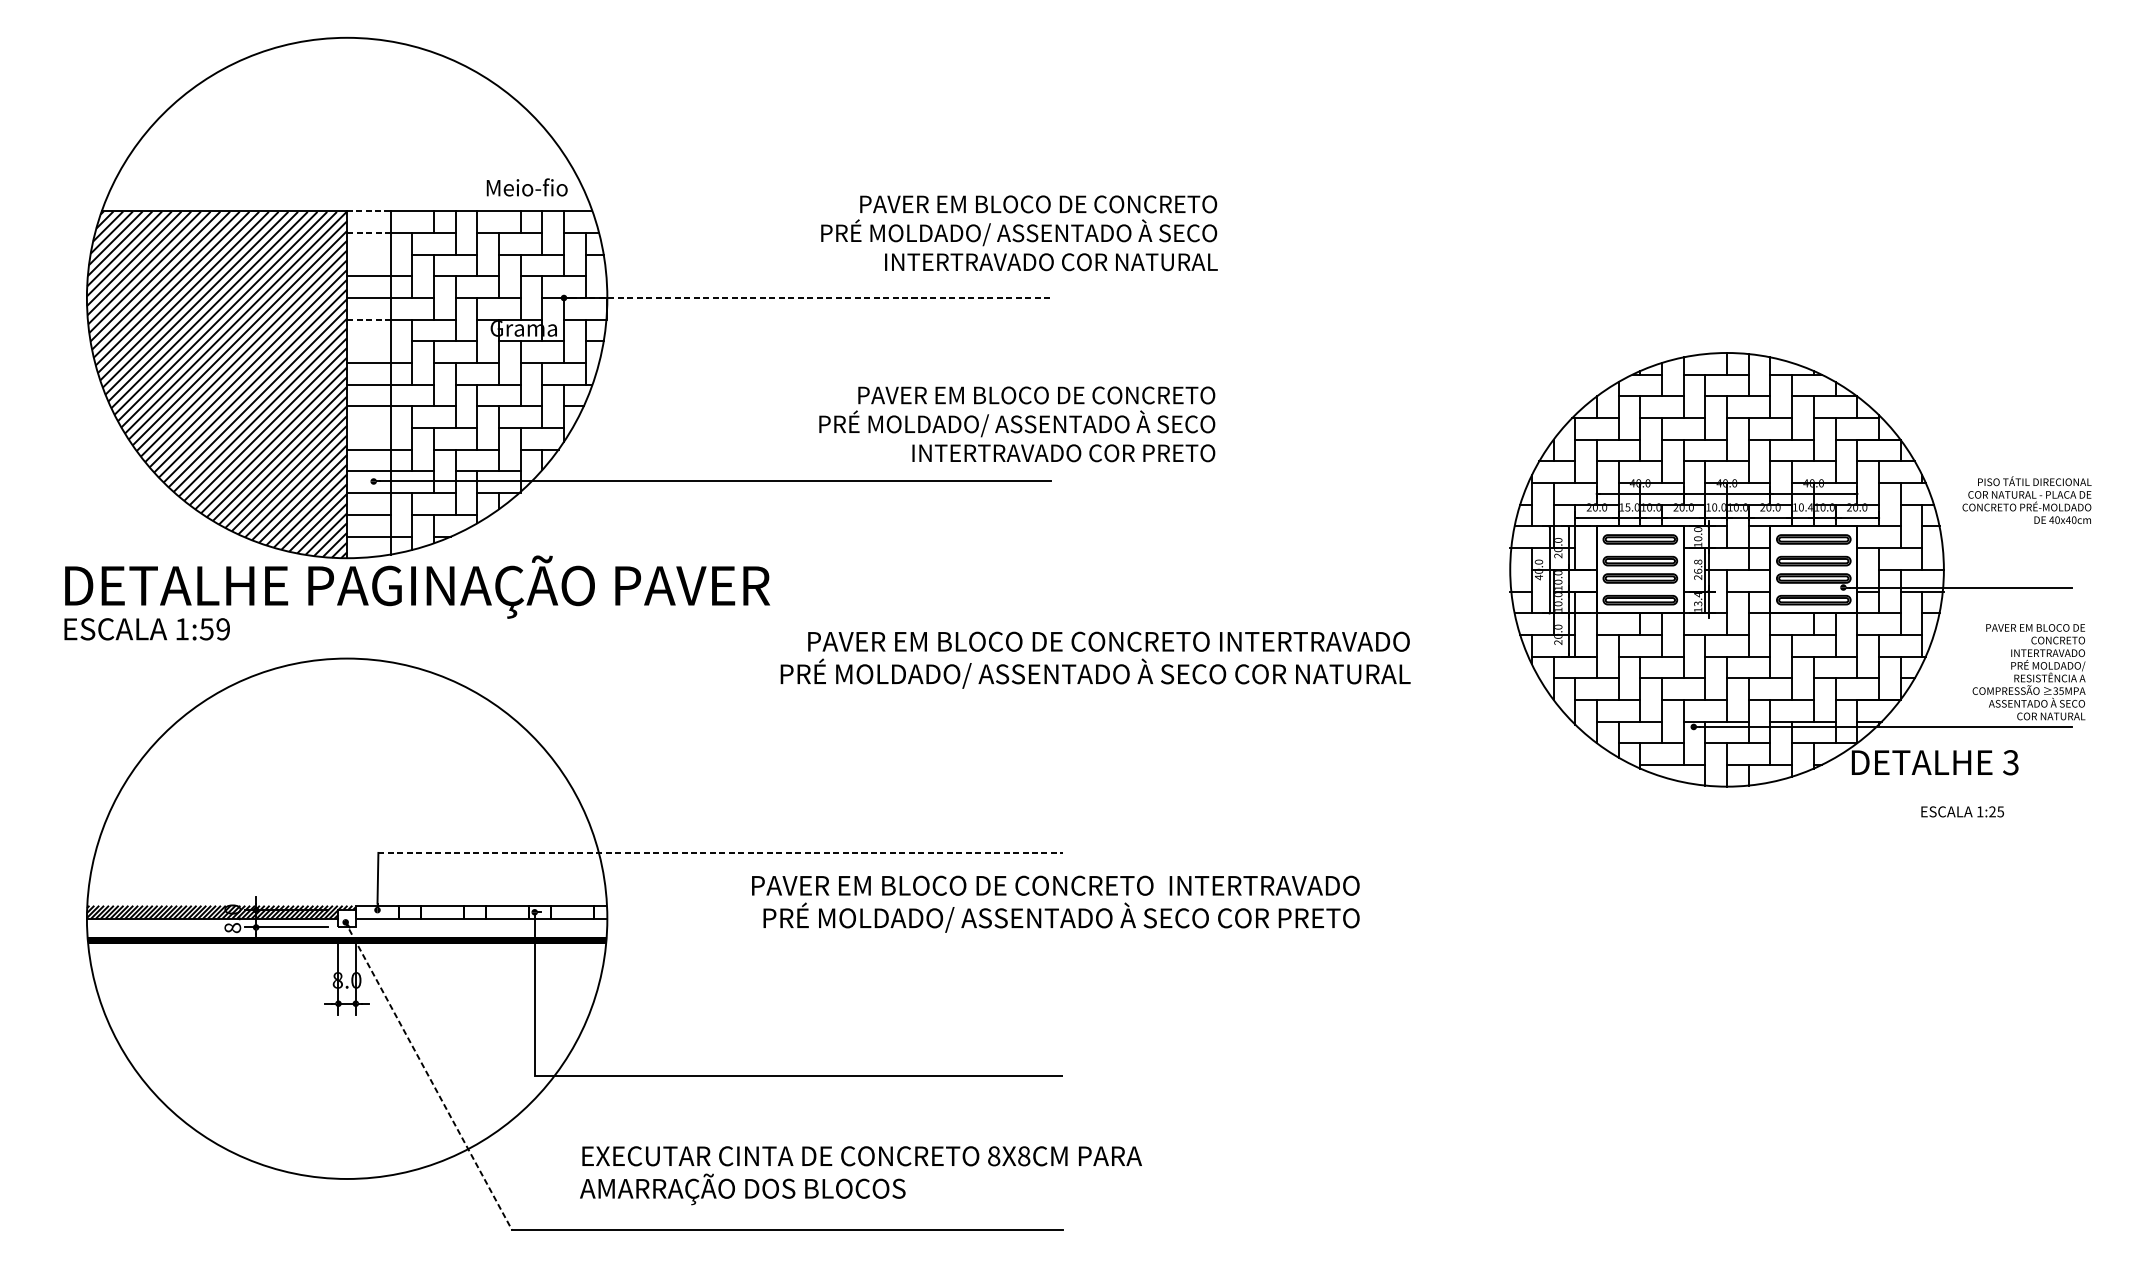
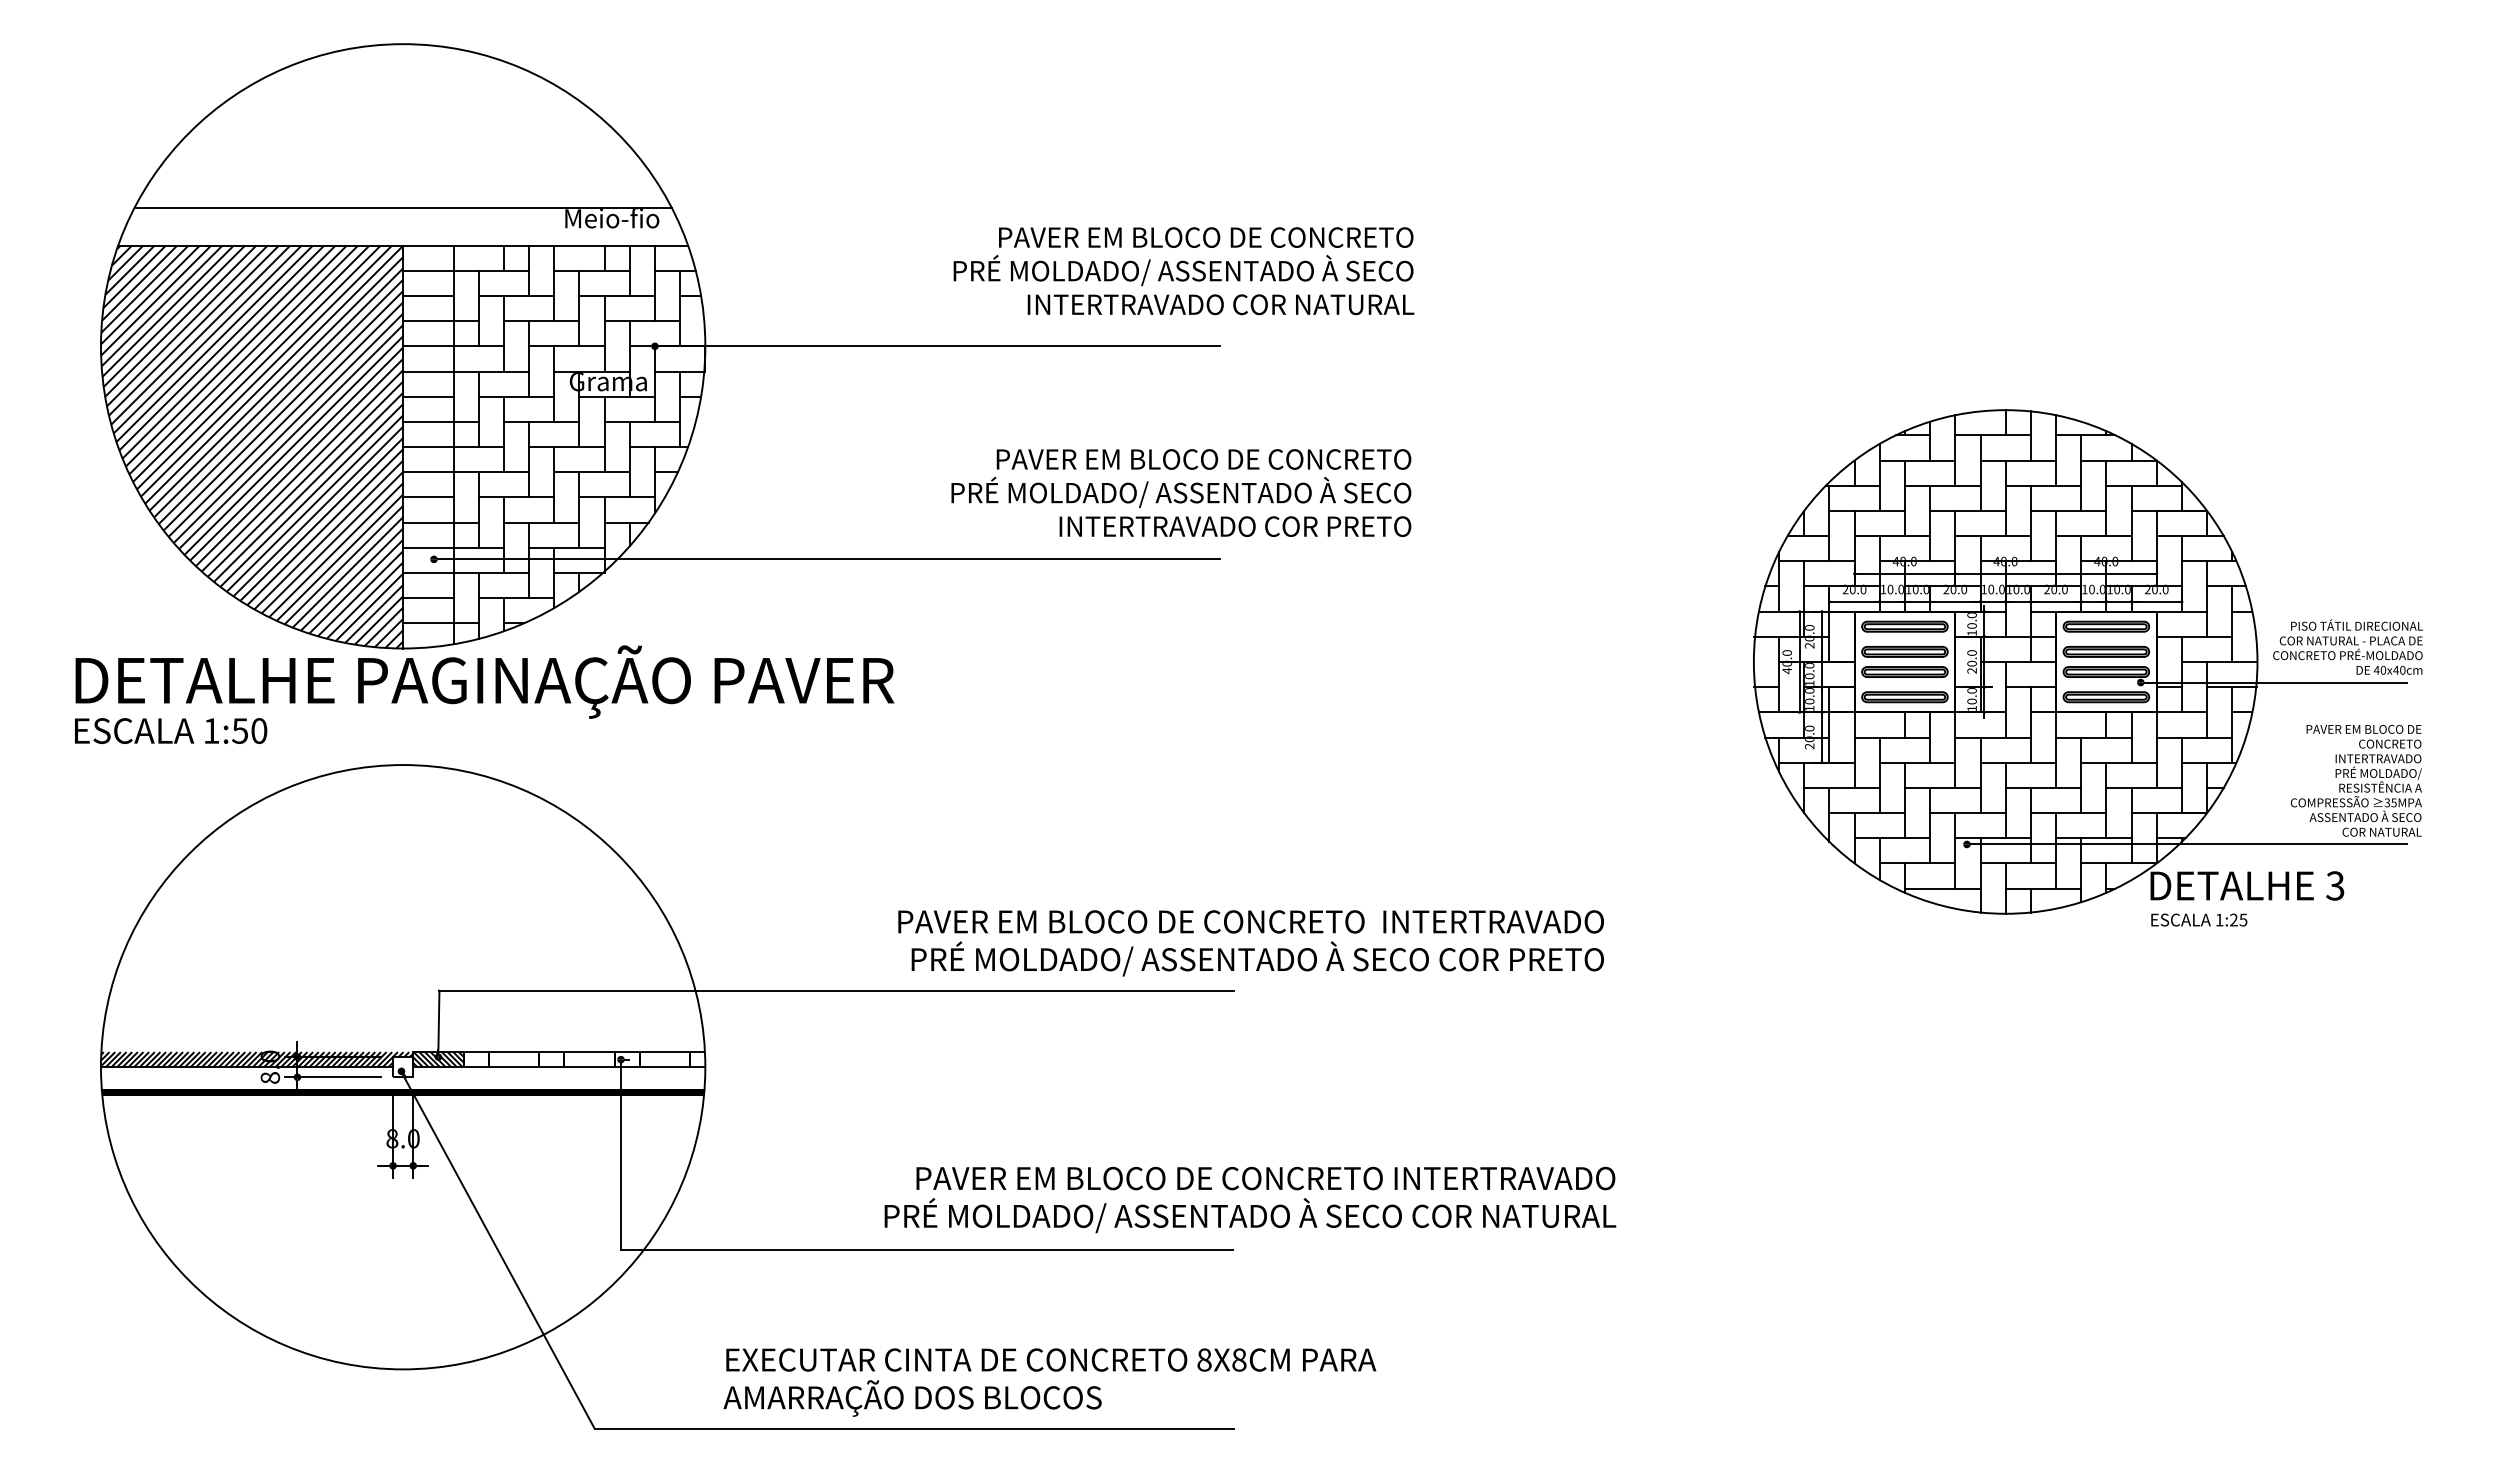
line: (346, 178) -> (402, 207), added
line: (368, 211) -> (427, 245), dashed -> solid
line: (368, 232) -> (428, 270), dashed -> solid
line: (368, 254) -> (428, 295), added
line: (810, 298) -> (941, 346), dashed -> solid
line: (368, 319) -> (428, 371), dashed -> solid
line: (368, 341) -> (428, 396), added
line: (368, 428) -> (428, 497), added
text: (2026, 499) -> (2347, 646), moved
text: (1627, 507) -> (1890, 589), 15.0 -> 10.0
text: (1809, 507) -> (2101, 589), 10.4 -> 10.0
text: (1697, 566) -> (1971, 658), 26.8 -> 20.0
text: (1697, 599) -> (1971, 696), 13.4 -> 10.0
text: (223, 628) -> (259, 730), 1:59 -> 1:50
text: (1095, 659) -> (1250, 1199), moved
text: (1962, 811) -> (2199, 919), moved
line: (721, 852) -> (837, 990), dashed -> solid
text: (1055, 904) -> (1250, 943), moved
hatch: (377, 912) -> (438, 1059), added
line: (428, 1075) -> (497, 1249), dashed -> solid
text: (860, 1175) -> (1049, 1382), moved

